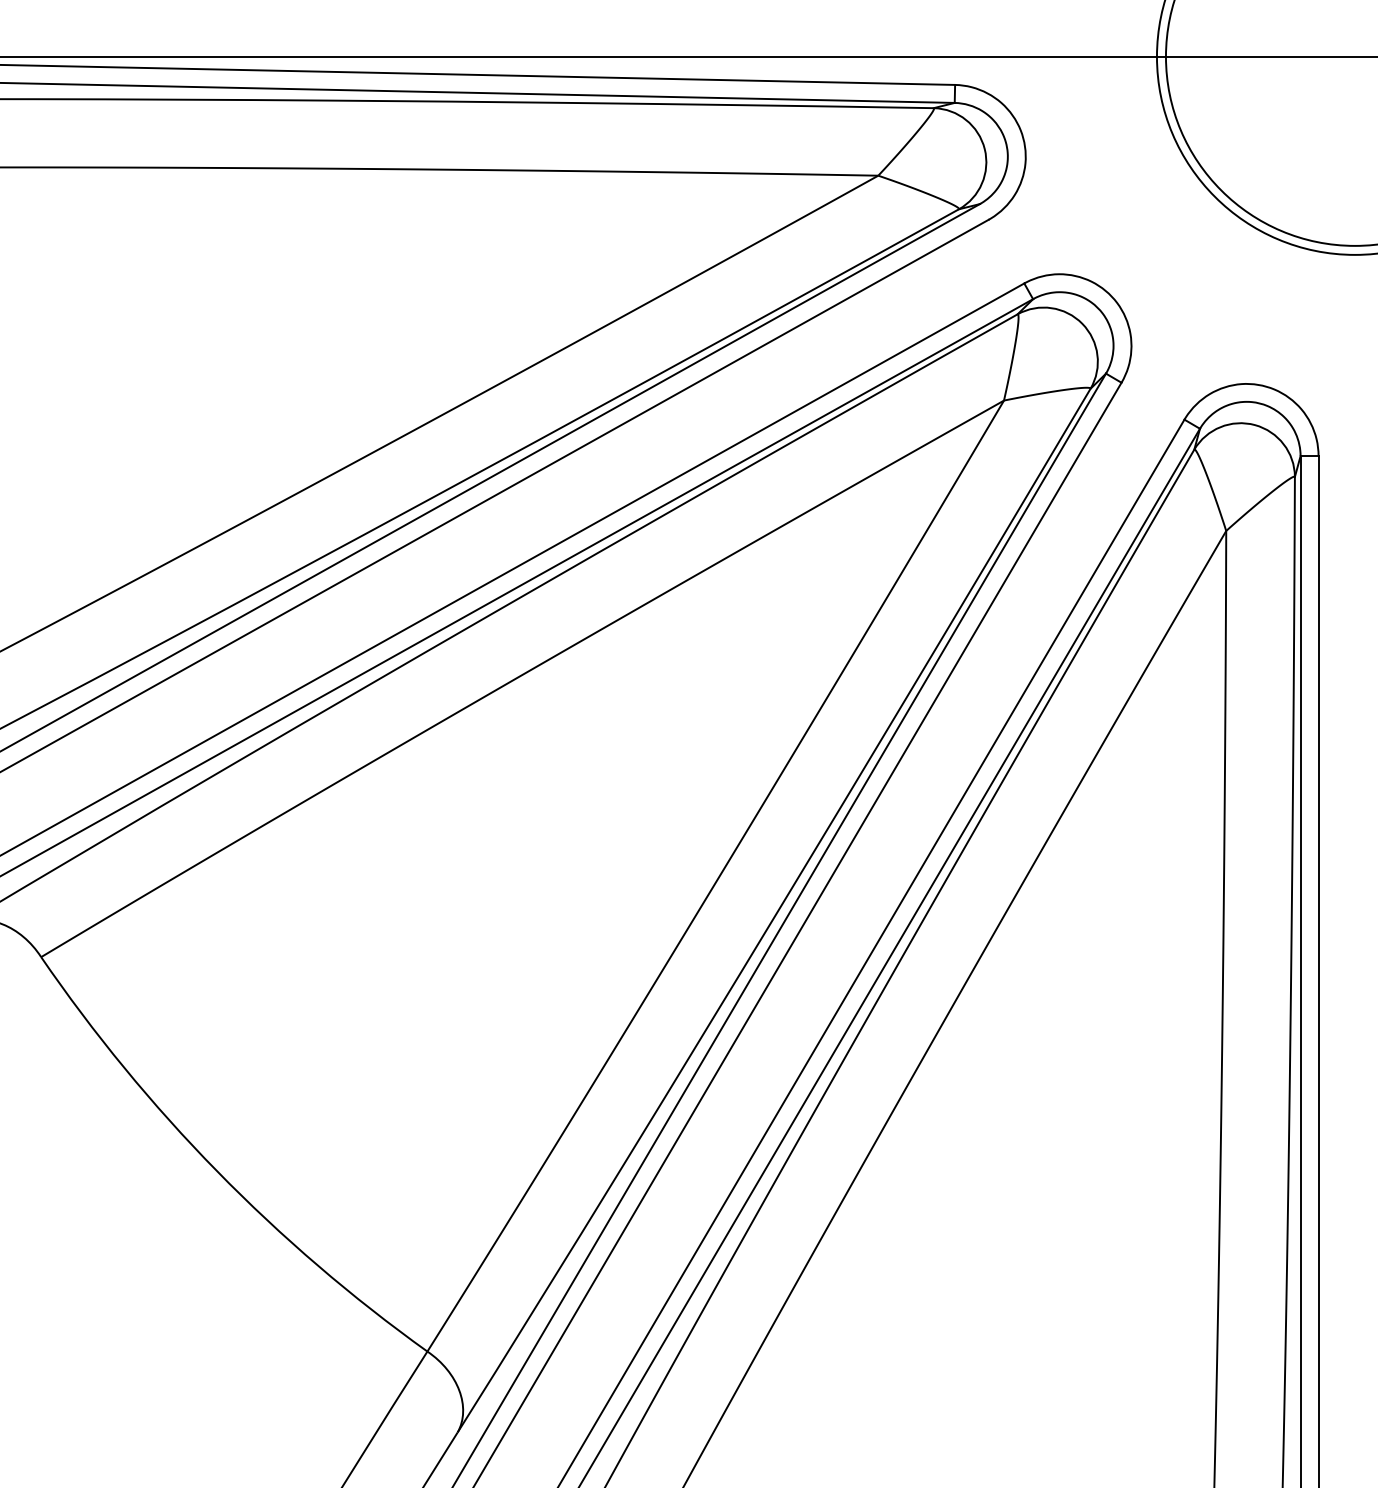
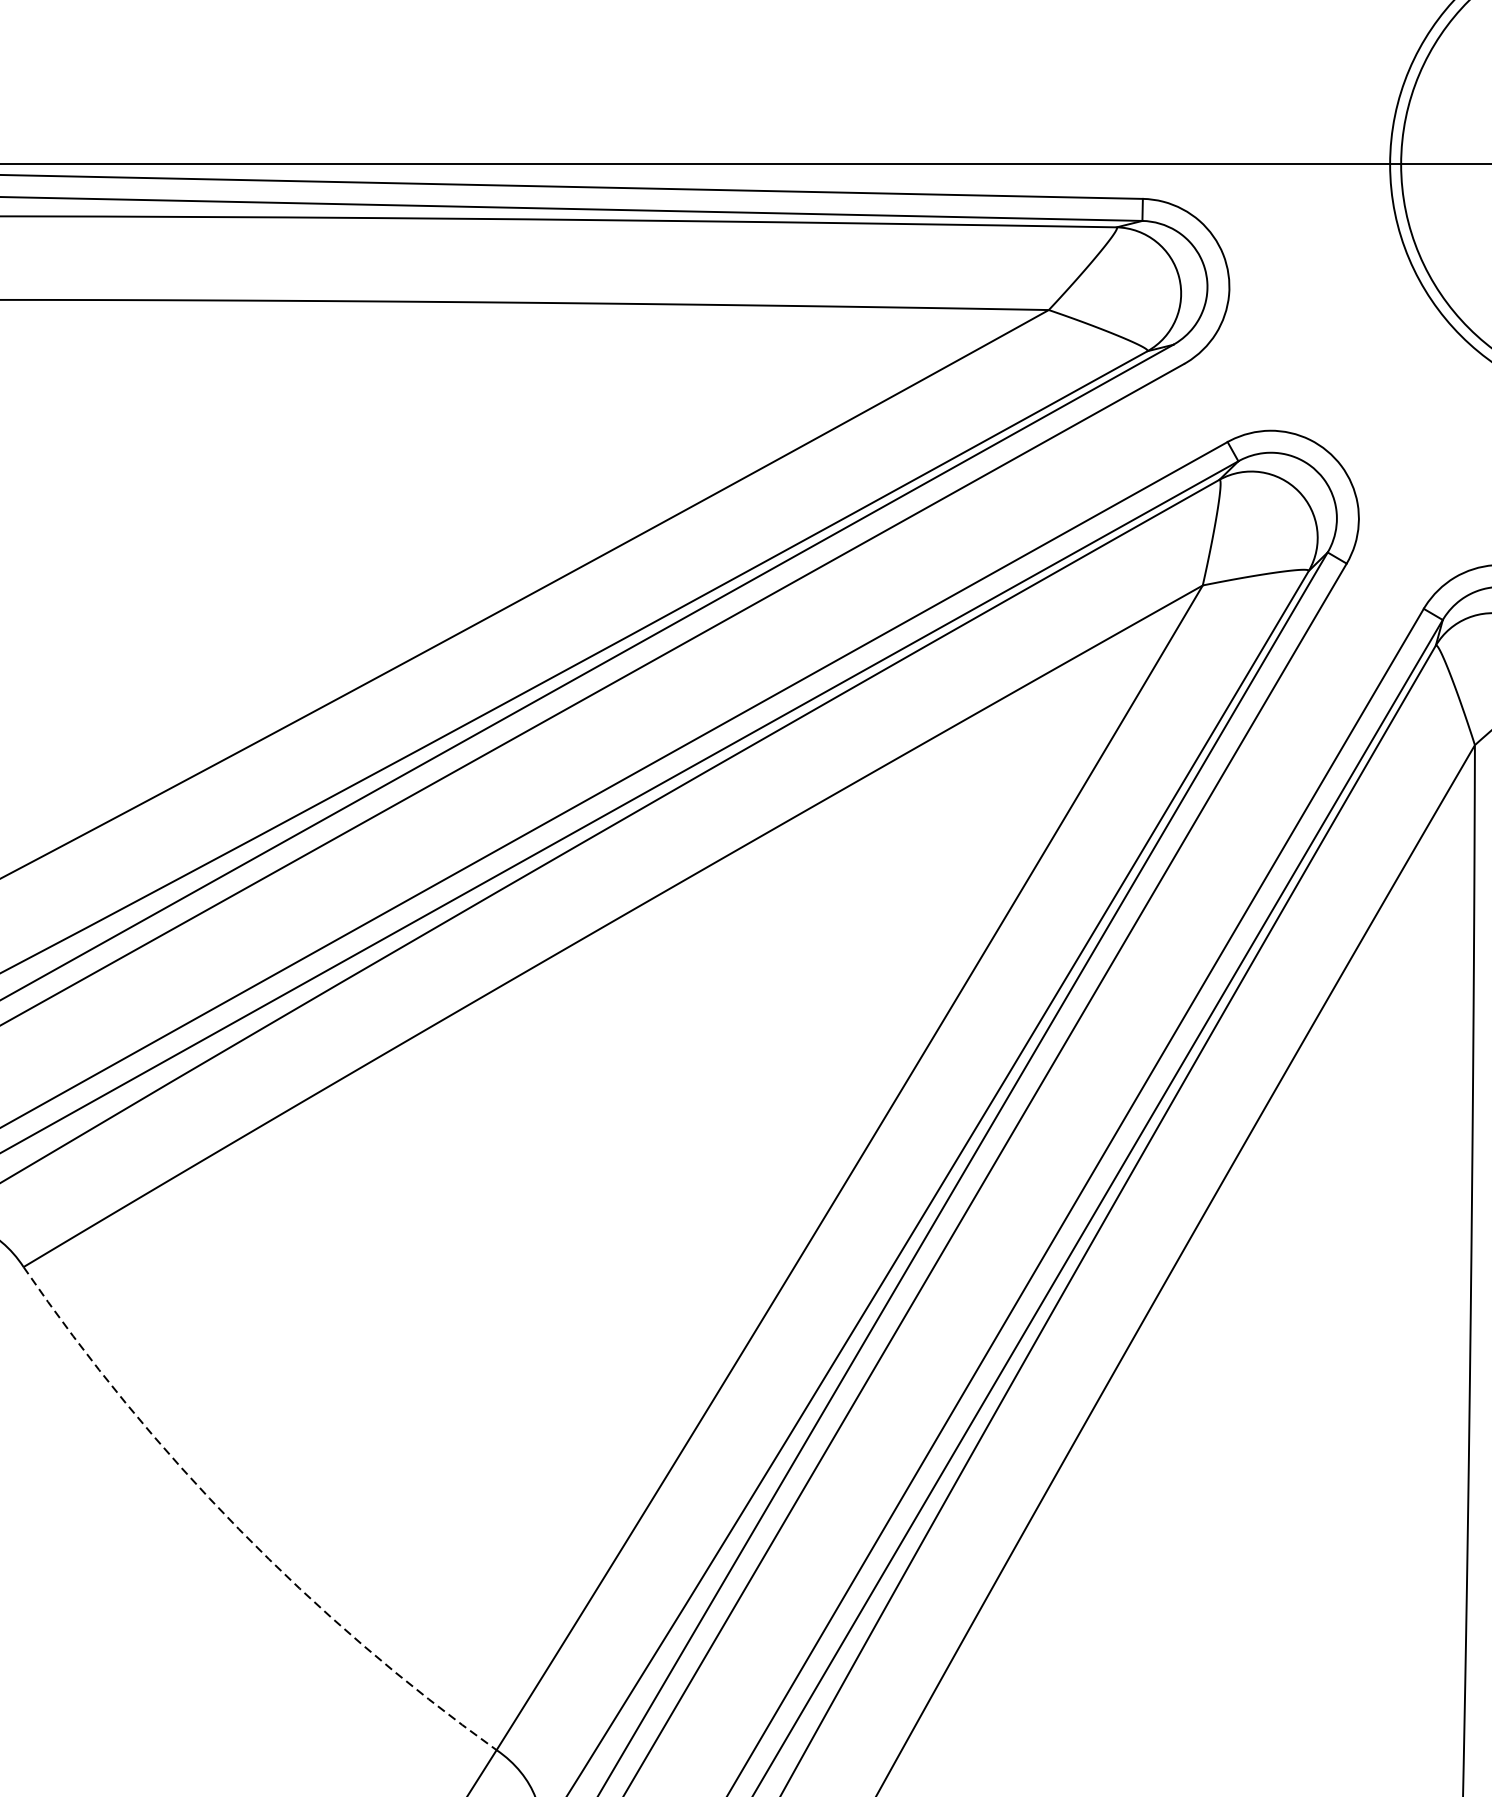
arc: (217, 1171) -> (239, 1529), solid -> dashed

